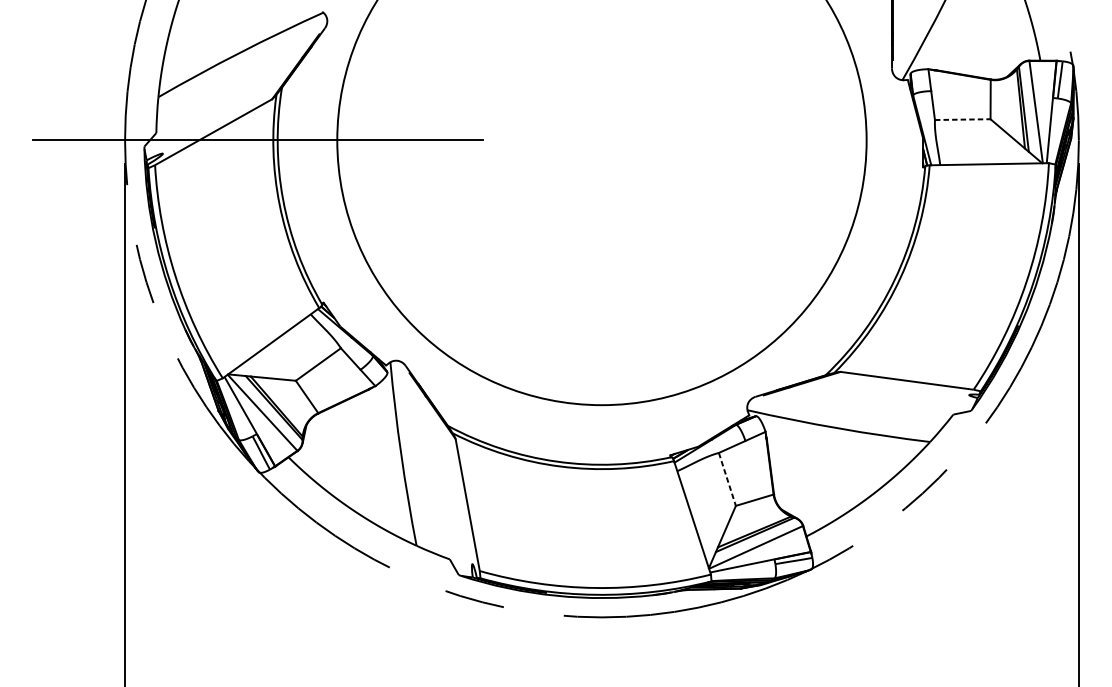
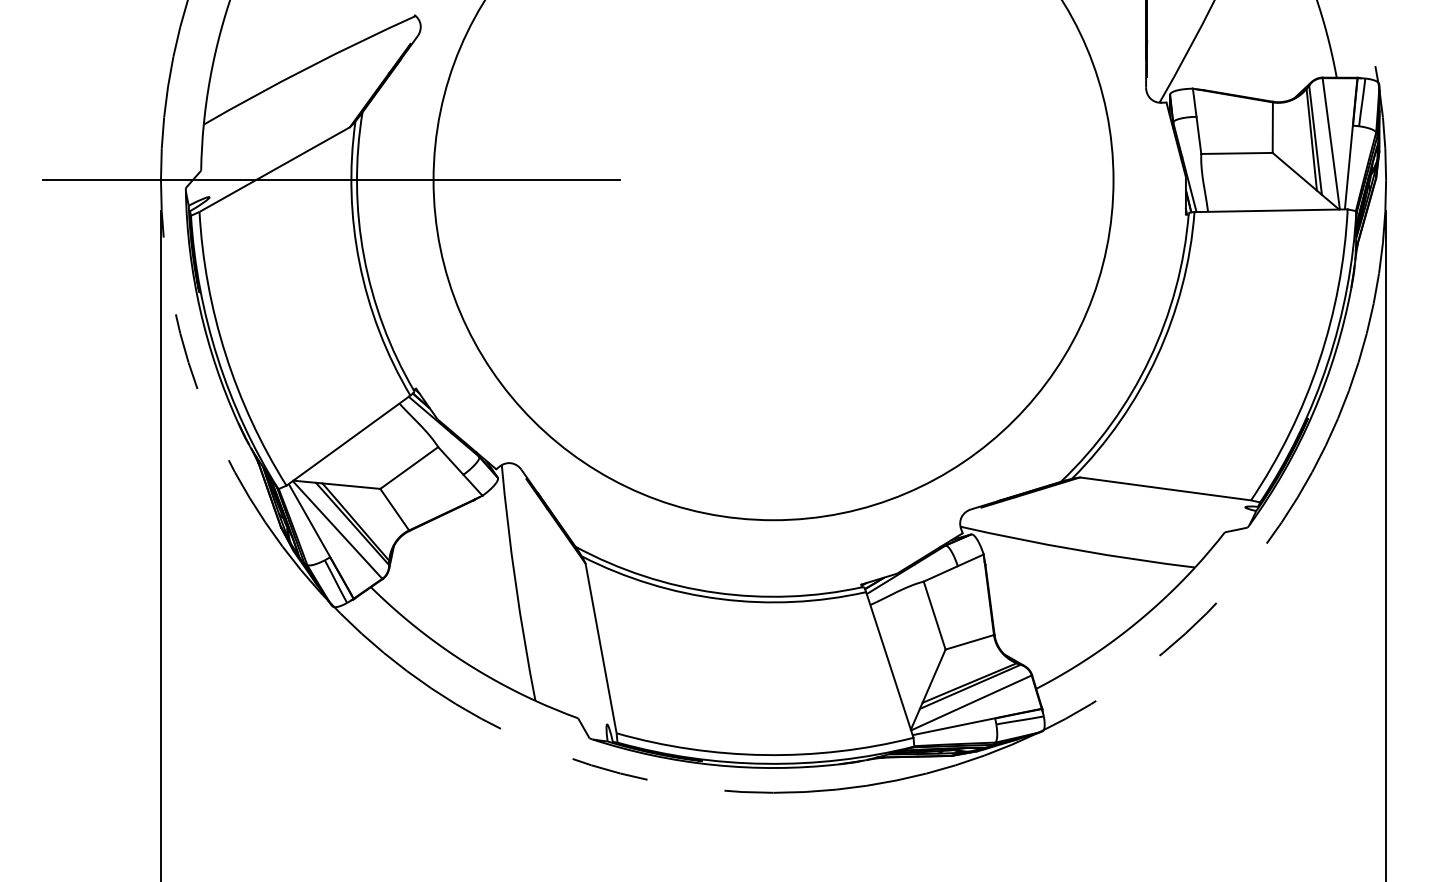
line: (962, 119) -> (1236, 153), dashed -> solid
line: (727, 479) -> (934, 615), dashed -> solid

